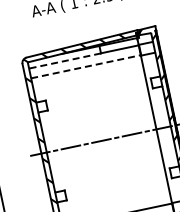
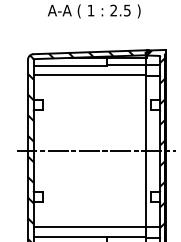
line: (65, 60) -> (70, 65), dashed -> solid
line: (86, 66) -> (90, 75), dashed -> solid

